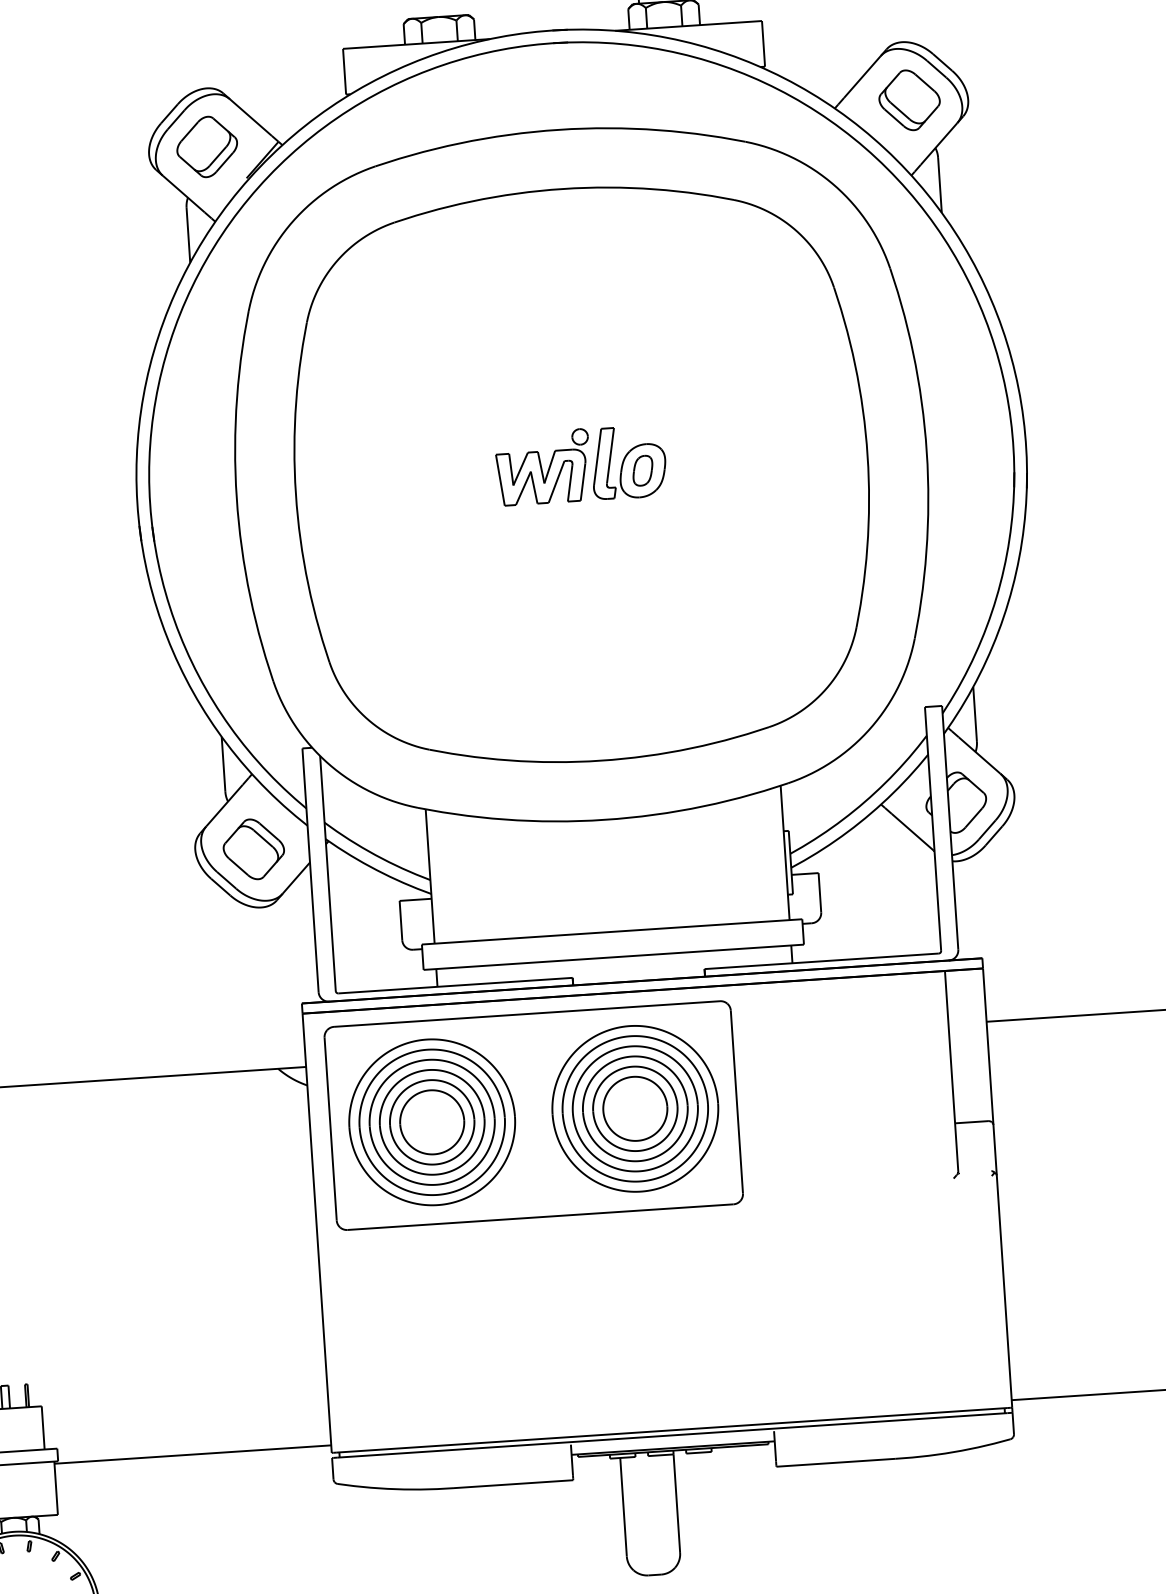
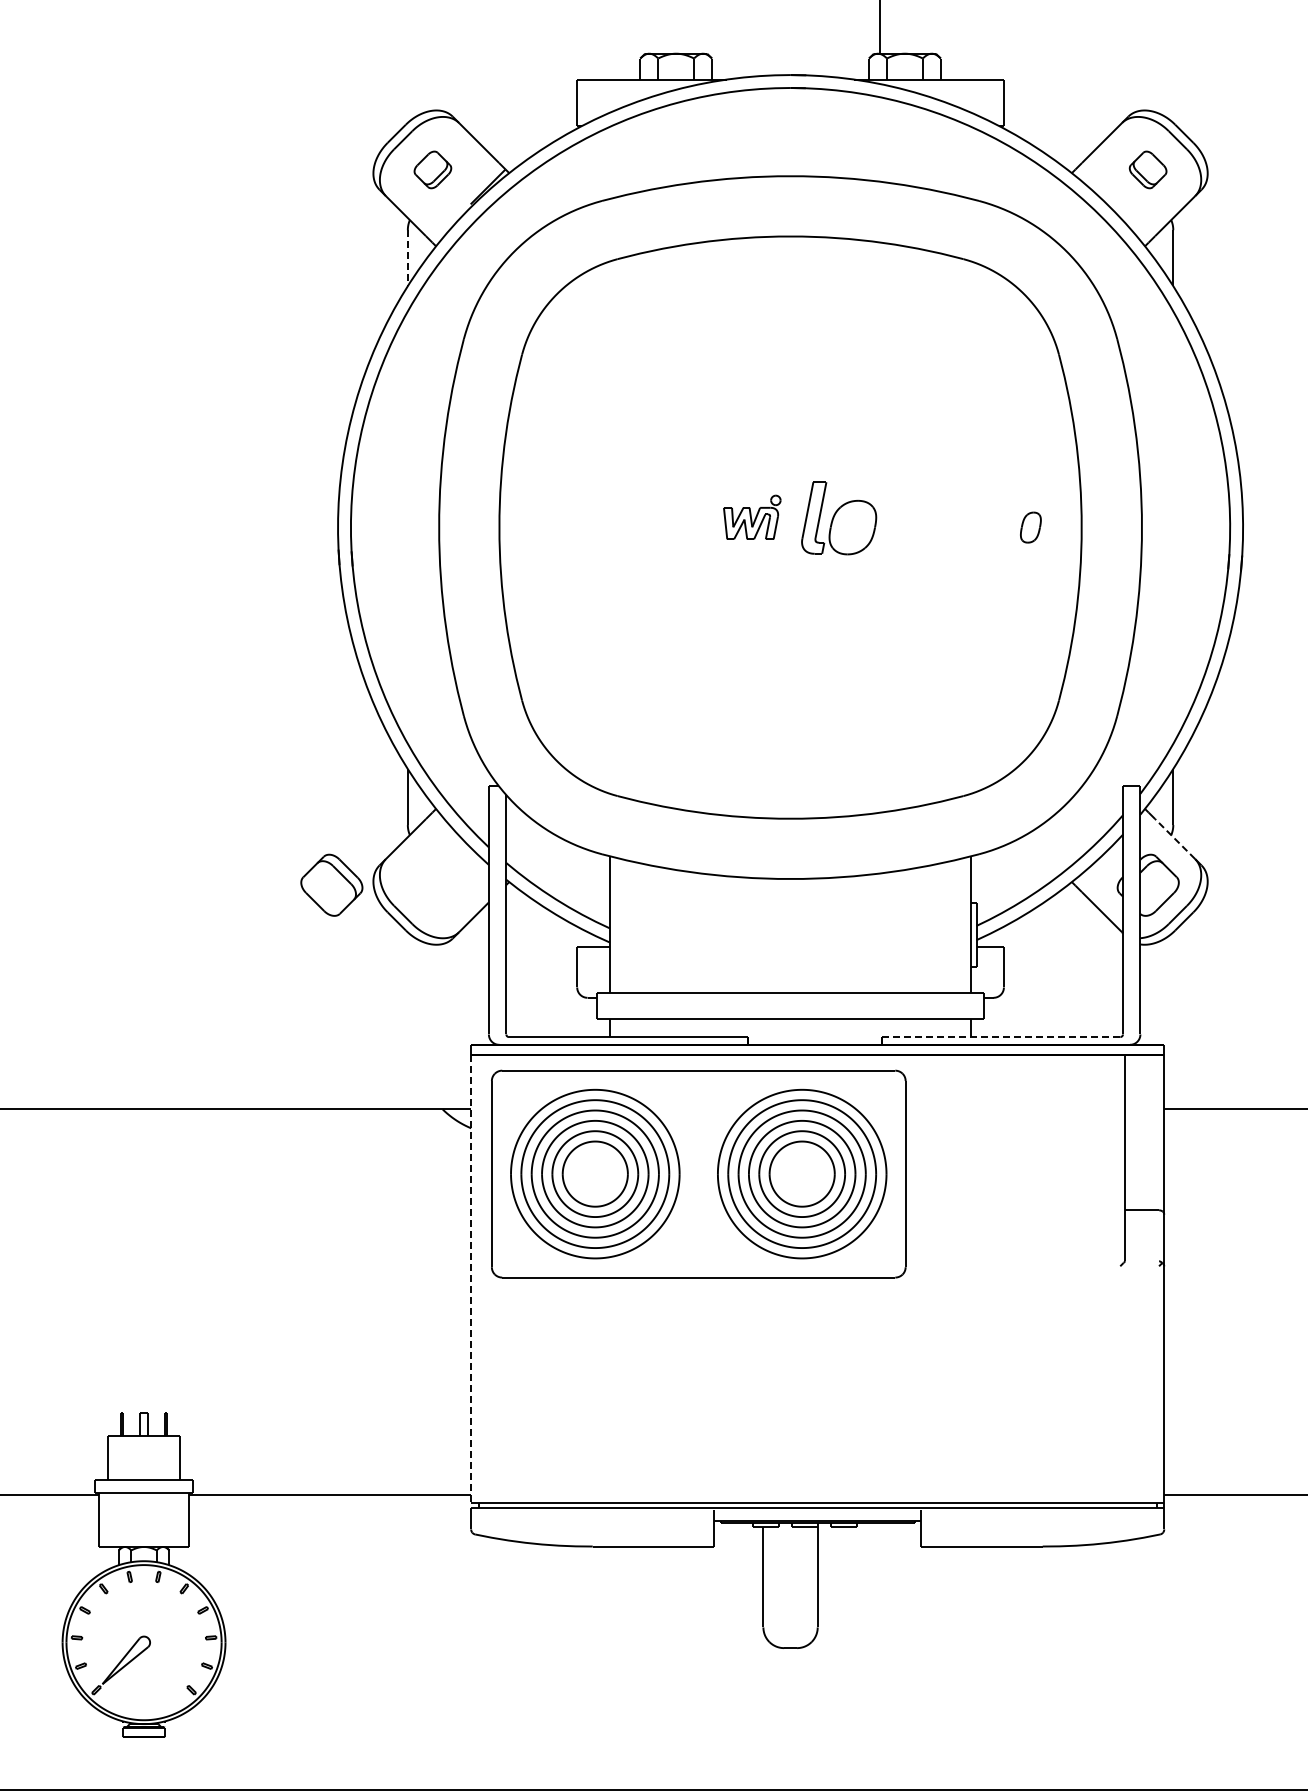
part: (908, 99) -> (1147, 169), size x0.6
part: (206, 146) -> (432, 169), size x0.6
line: (188, 235) -> (407, 258), solid -> dashed
part: (543, 467) -> (752, 517), size x0.6
part: (642, 470) -> (1030, 527), moved
line: (978, 755) -> (1174, 838), solid -> dashed
part: (253, 848) -> (331, 884), moved
line: (822, 961) -> (1001, 1037), solid -> dashed
line: (317, 1232) -> (471, 1278), solid -> dashed

